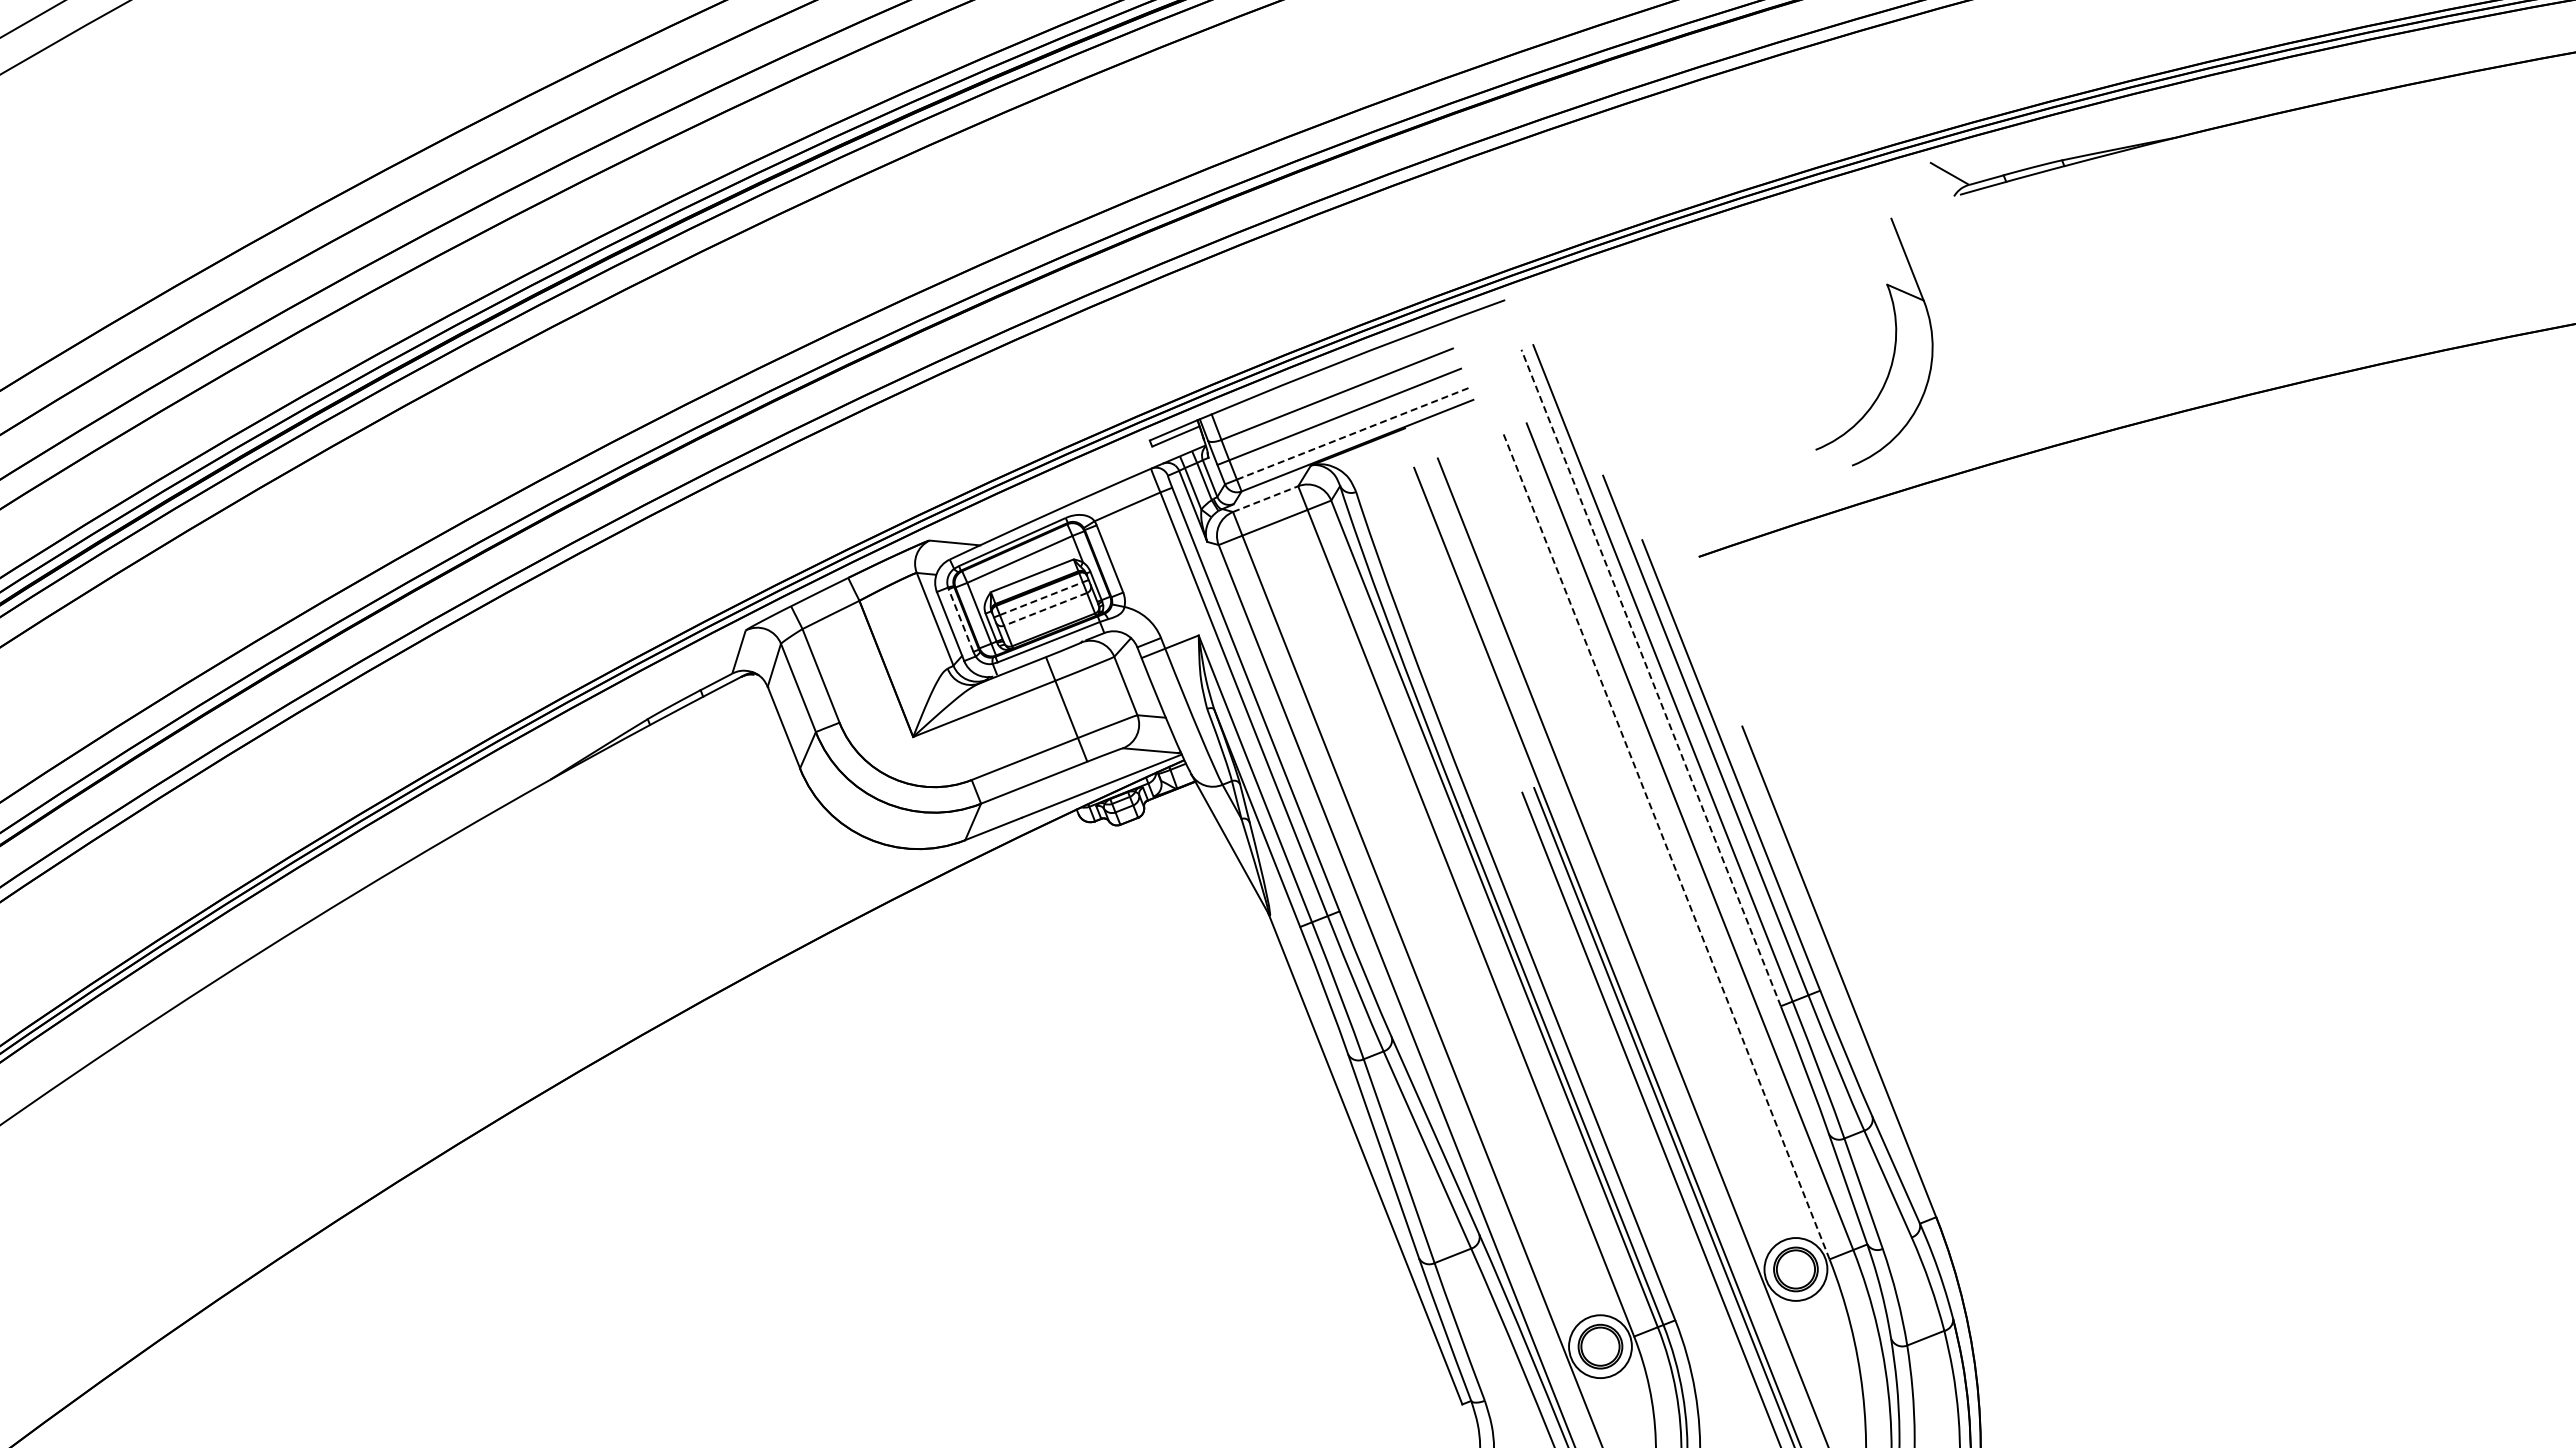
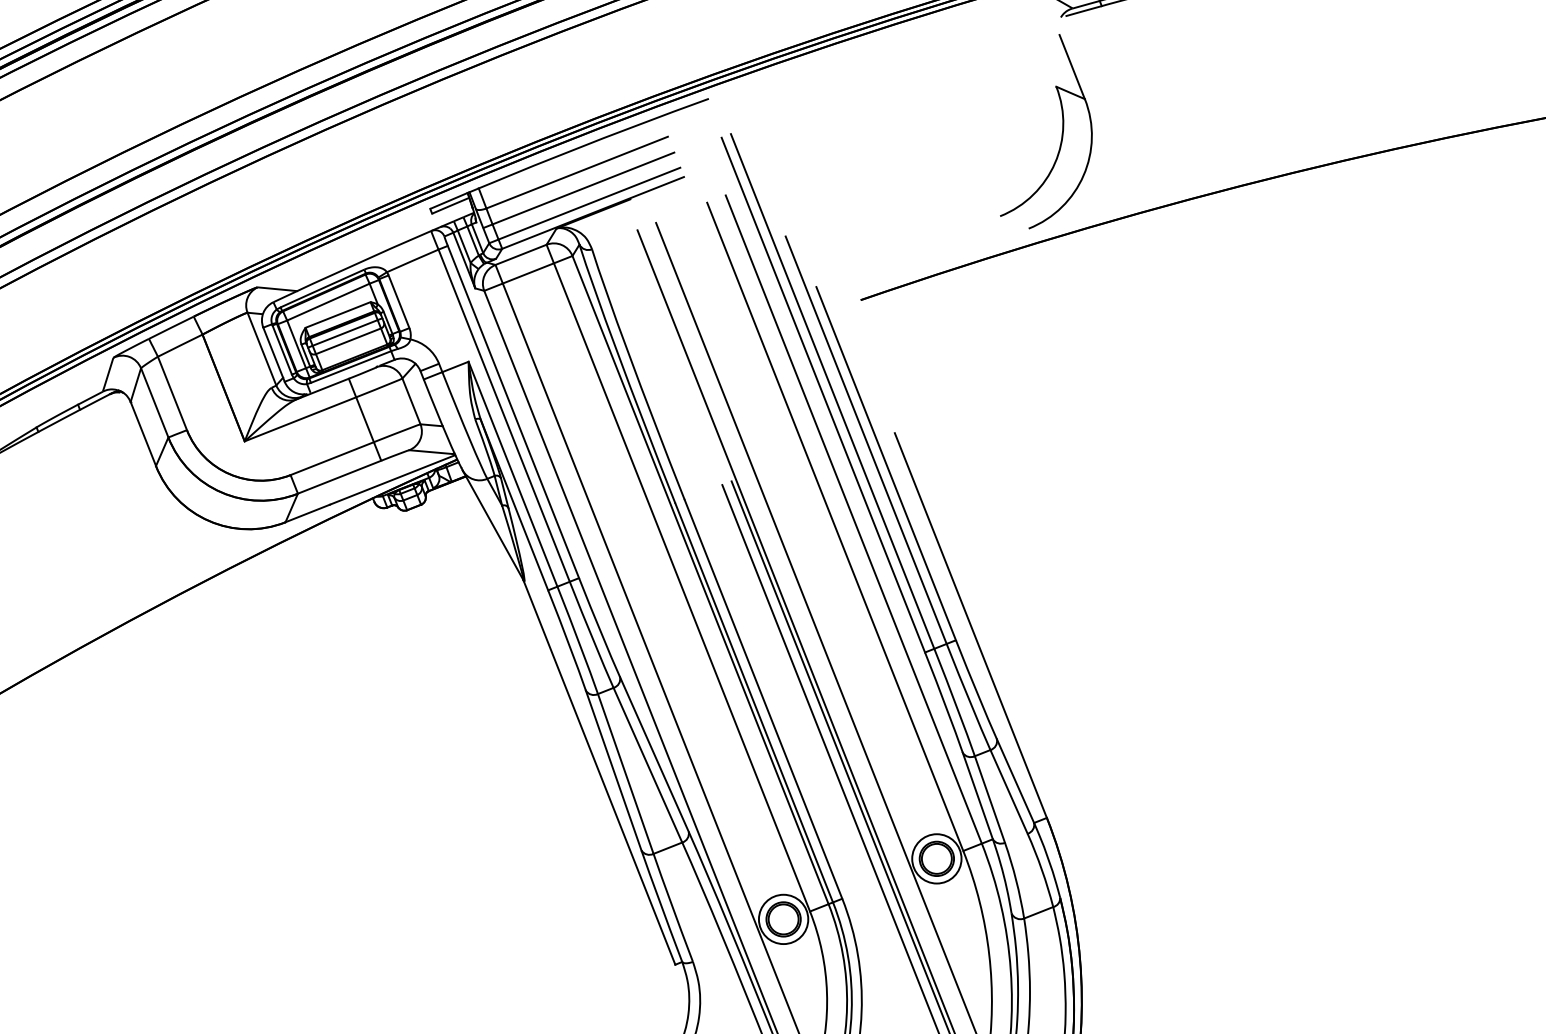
part: (1894, 342) -> (1061, 132), moved
line: (1352, 433) -> (589, 203), dashed -> solid
line: (1266, 498) -> (521, 254), dashed -> solid
line: (1041, 598) -> (345, 332), dashed -> solid
line: (1045, 609) -> (348, 341), dashed -> solid
line: (961, 620) -> (282, 350), dashed -> solid
line: (1651, 678) -> (823, 395), dashed -> solid
line: (1666, 845) -> (835, 526), dashed -> solid

